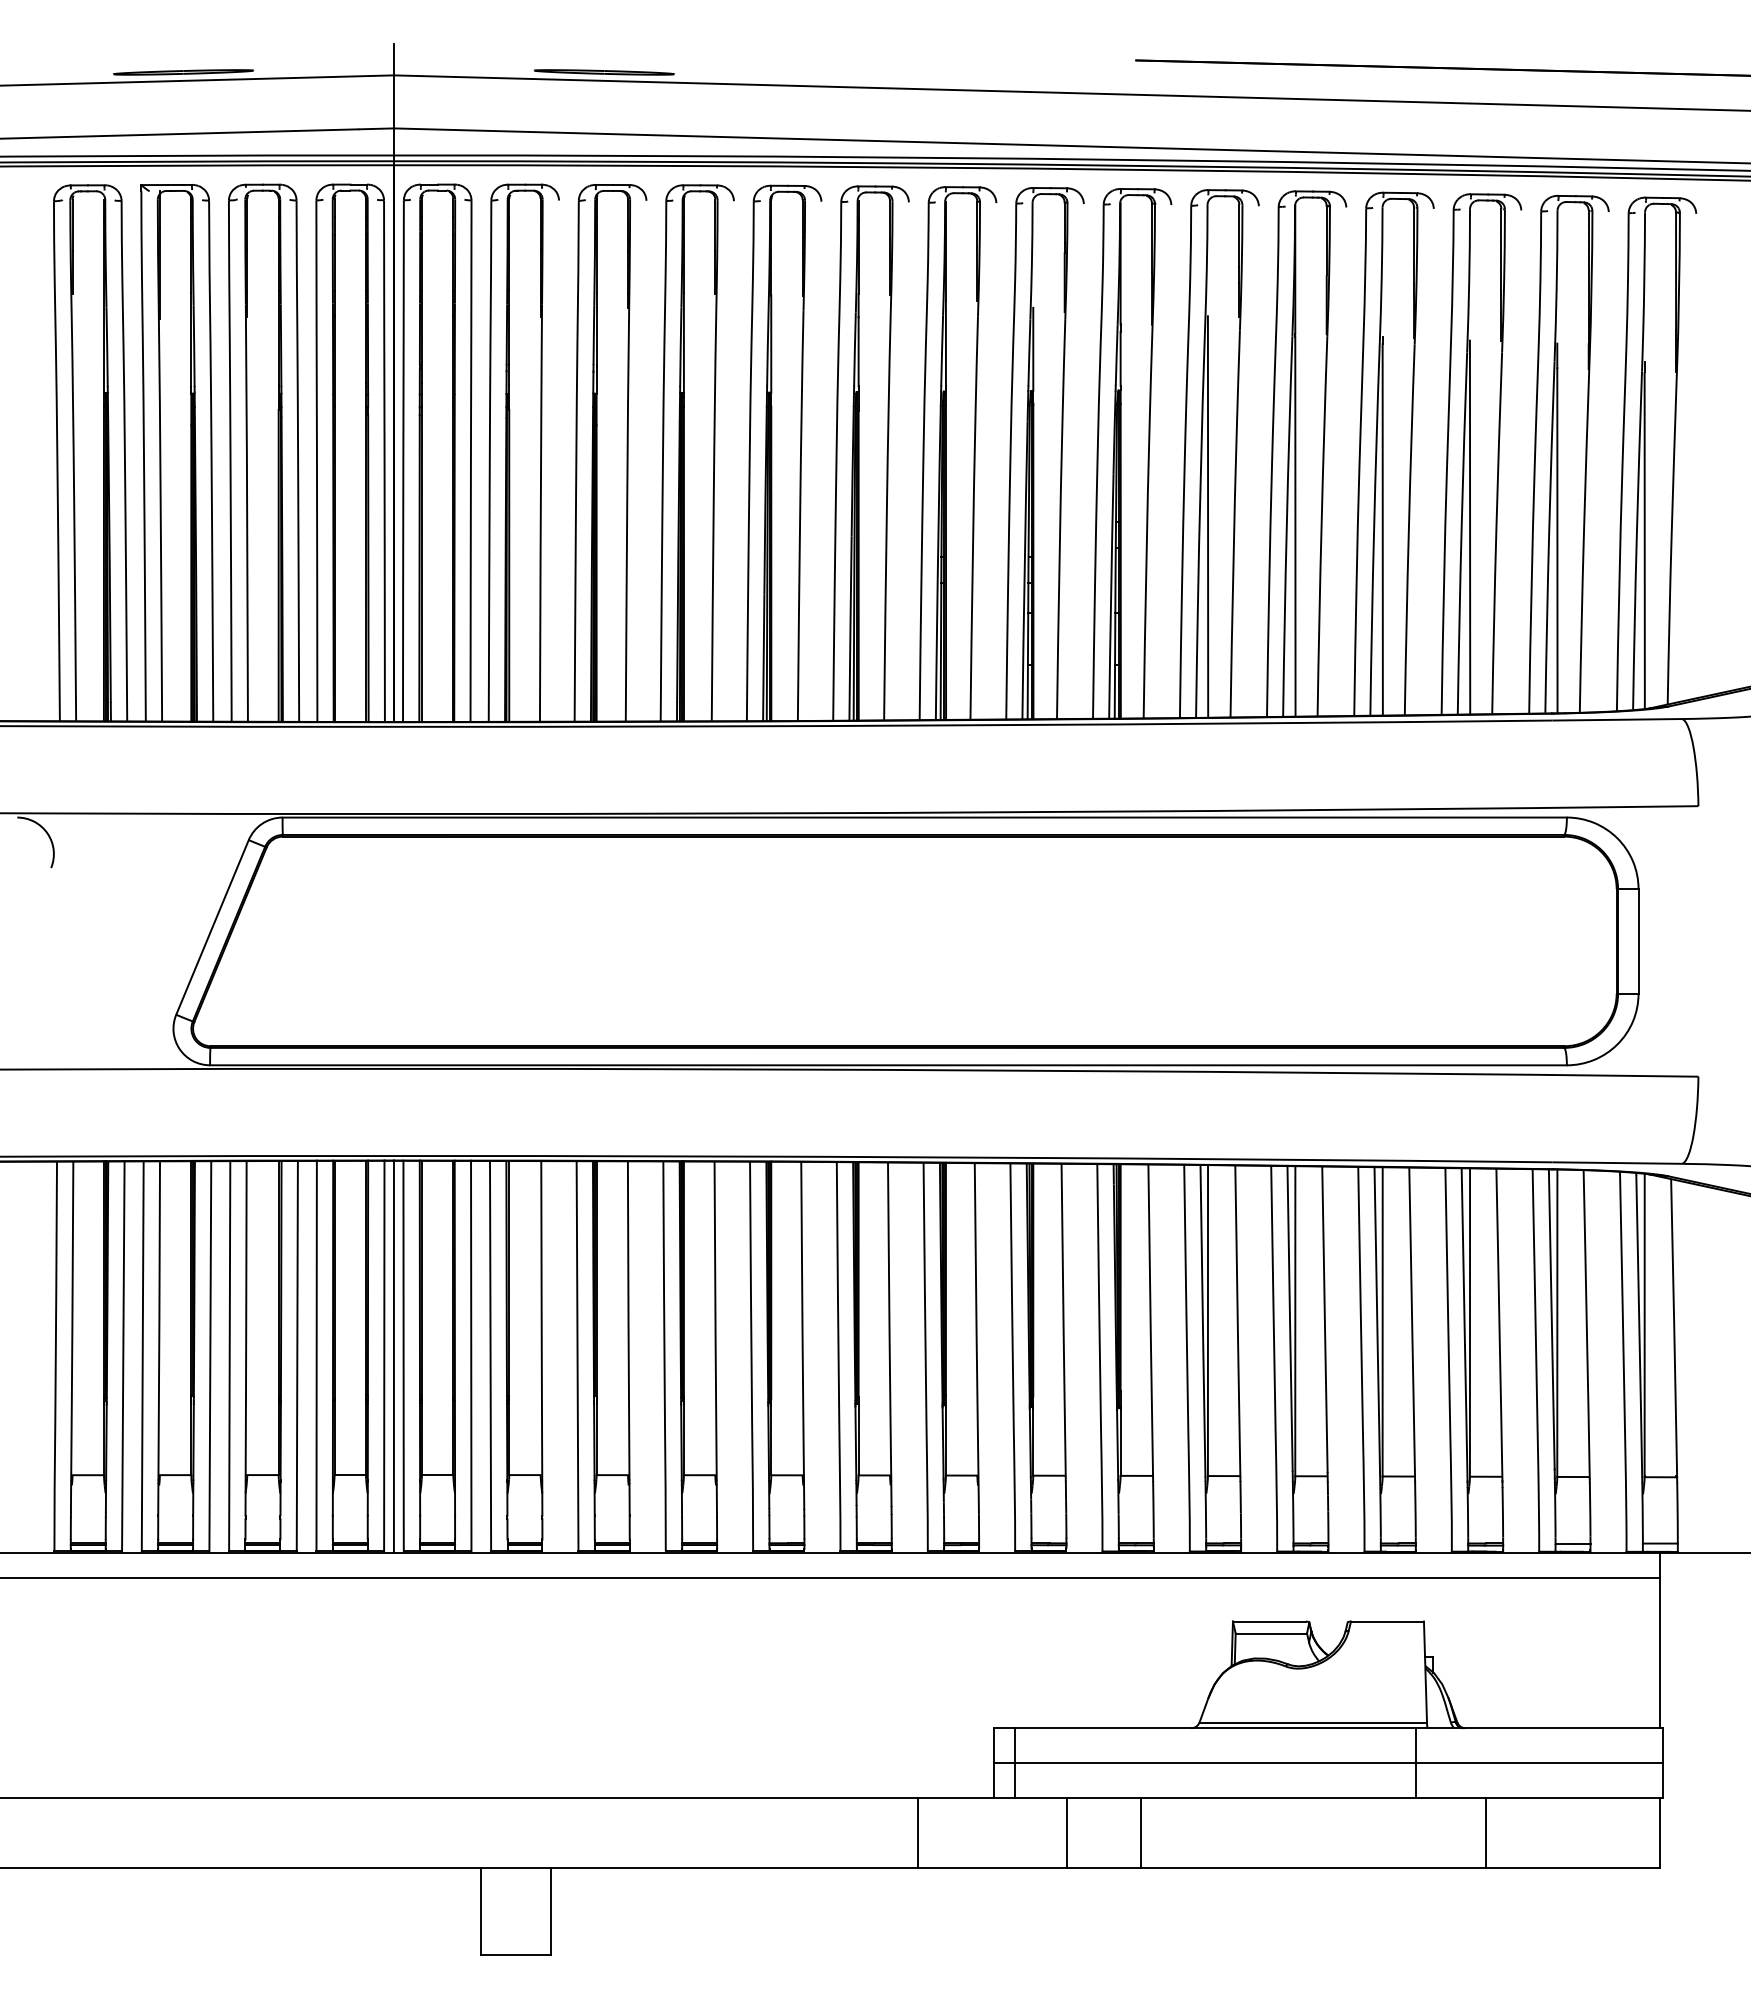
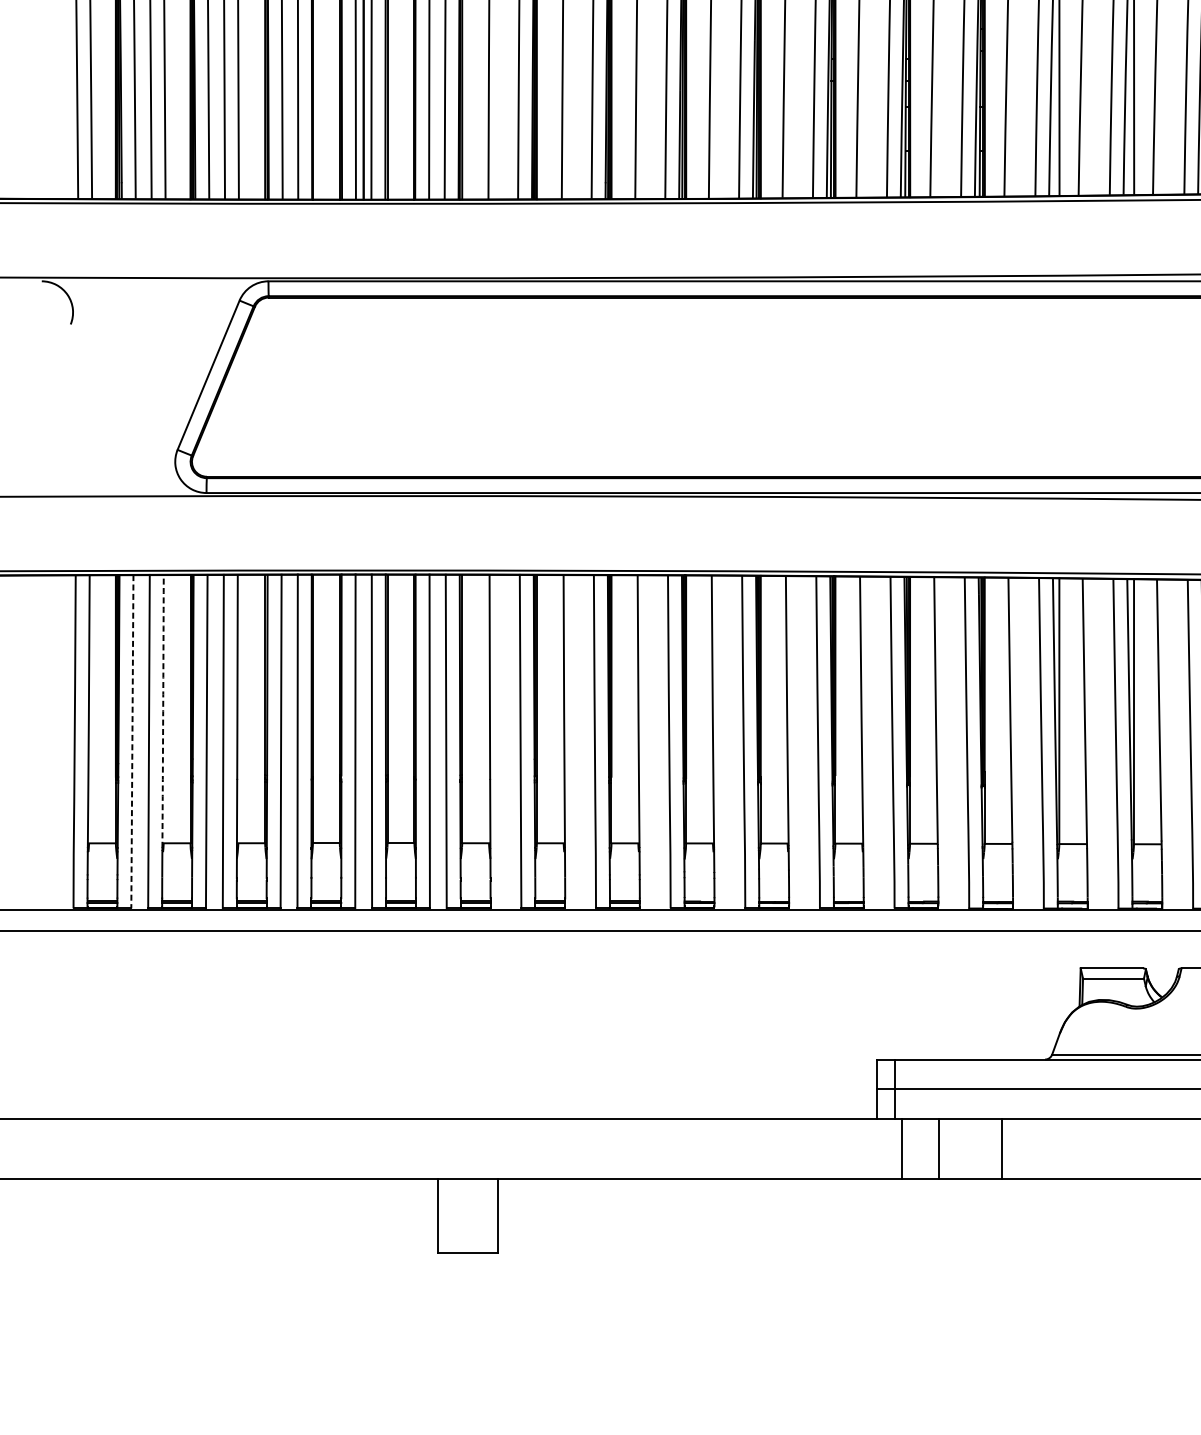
arc: (159, 1320) -> (163, 711), solid -> dashed
line: (123, 1356) -> (132, 741), solid -> dashed
line: (393, 1356) -> (363, 741), removed
line: (917, 1832) -> (901, 1148), moved

